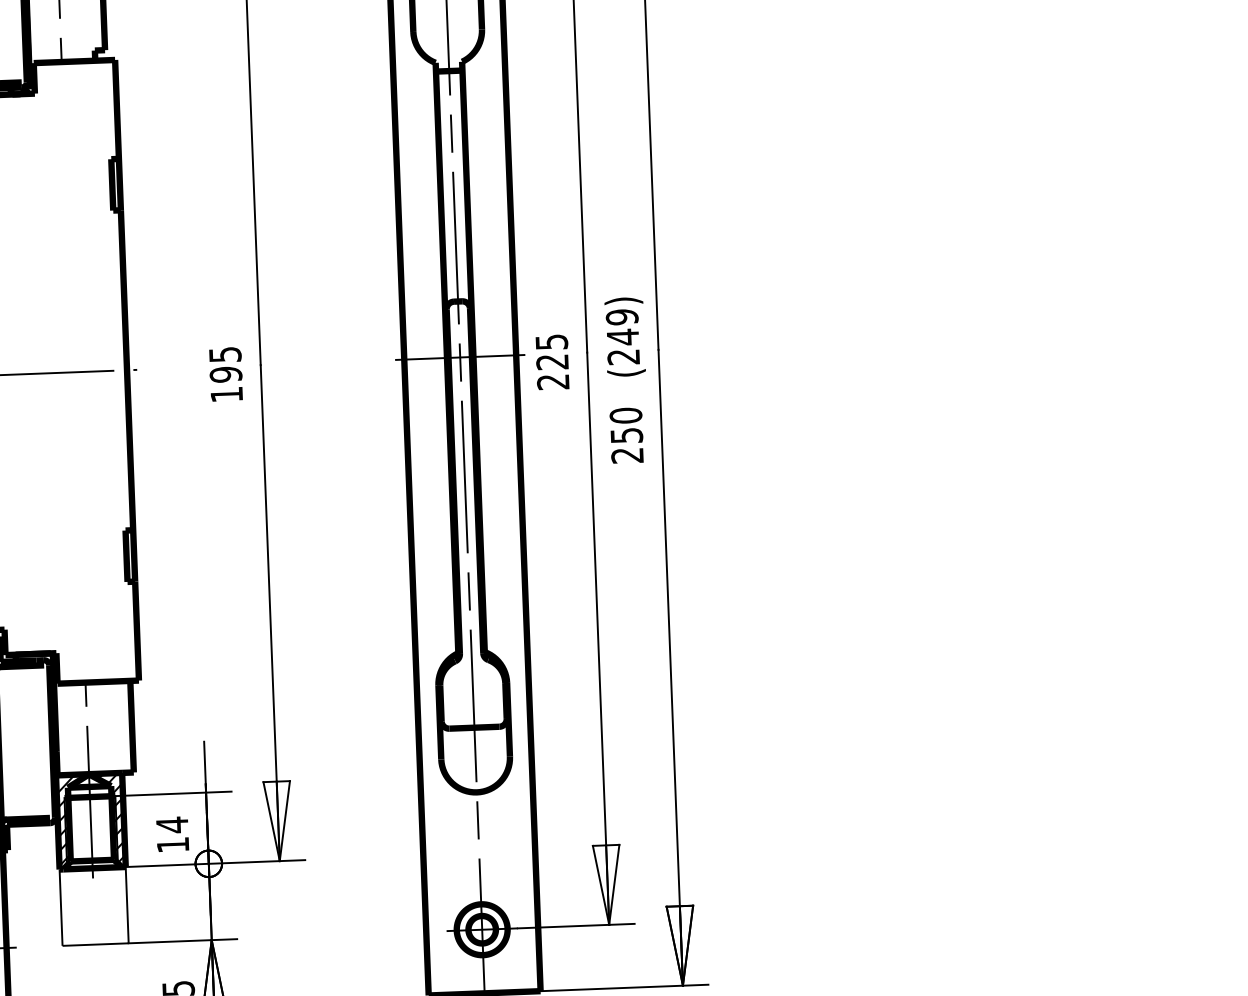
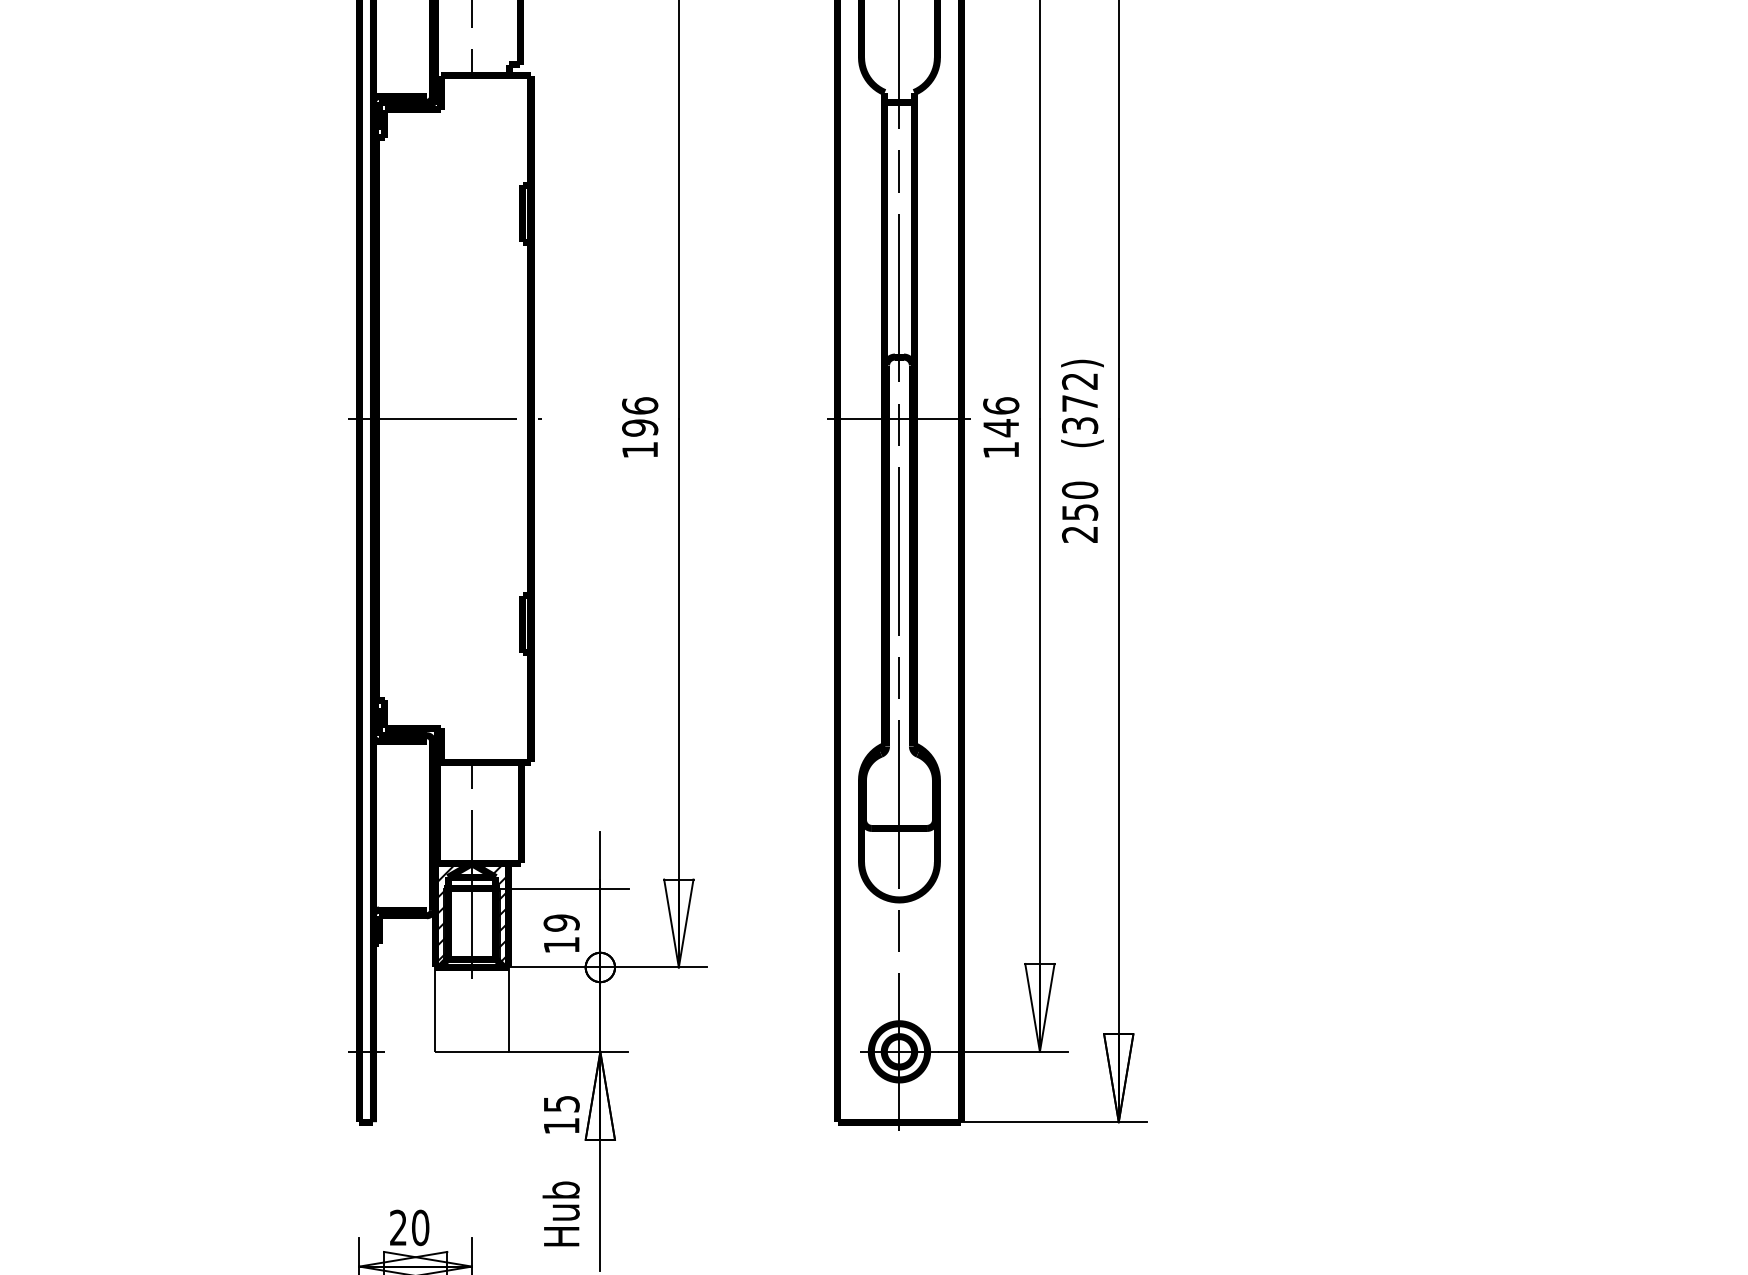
text: (623, 336) -> (1080, 402), (249) -> (372)
text: (225, 354) -> (640, 405), 195 -> 196
text: (552, 361) -> (1001, 427), 225 -> 146
text: (172, 825) -> (561, 923), 14 -> 19

